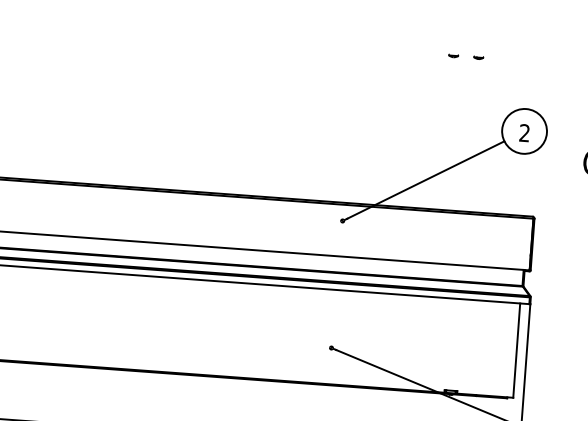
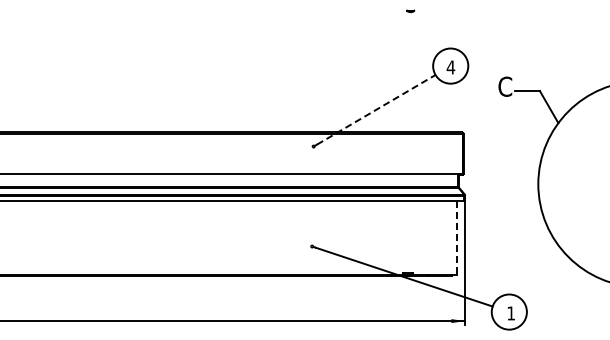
part: (453, 56) -> (390, 11), removed
text: (524, 133) -> (450, 67), 2 -> 4
line: (426, 179) -> (376, 109), solid -> dashed
line: (517, 351) -> (457, 238), solid -> dashed

